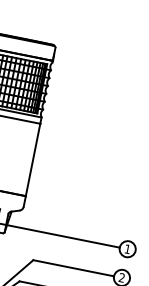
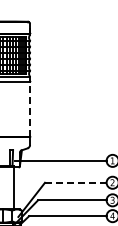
line: (33, 159) -> (30, 108), solid -> dashed
line: (73, 267) -> (75, 182), solid -> dashed

